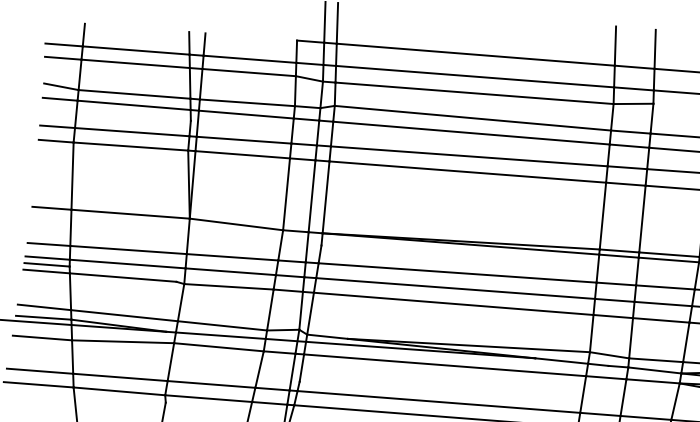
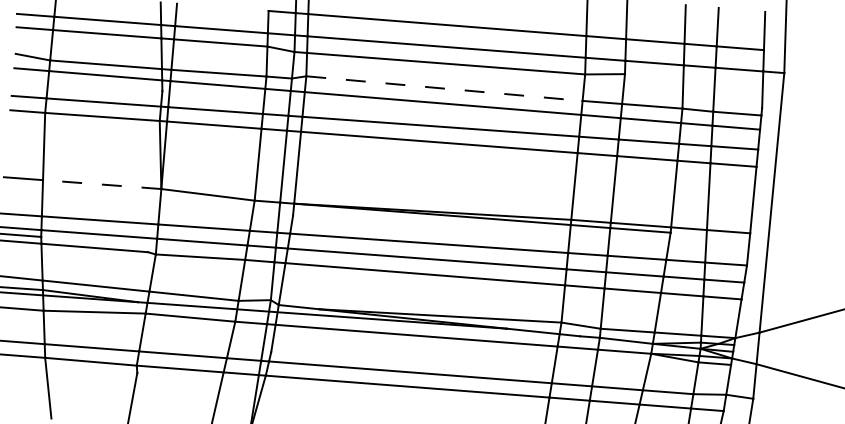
line: (472, 118) -> (444, 88), solid -> dashed
line: (129, 214) -> (101, 184), solid -> dashed

